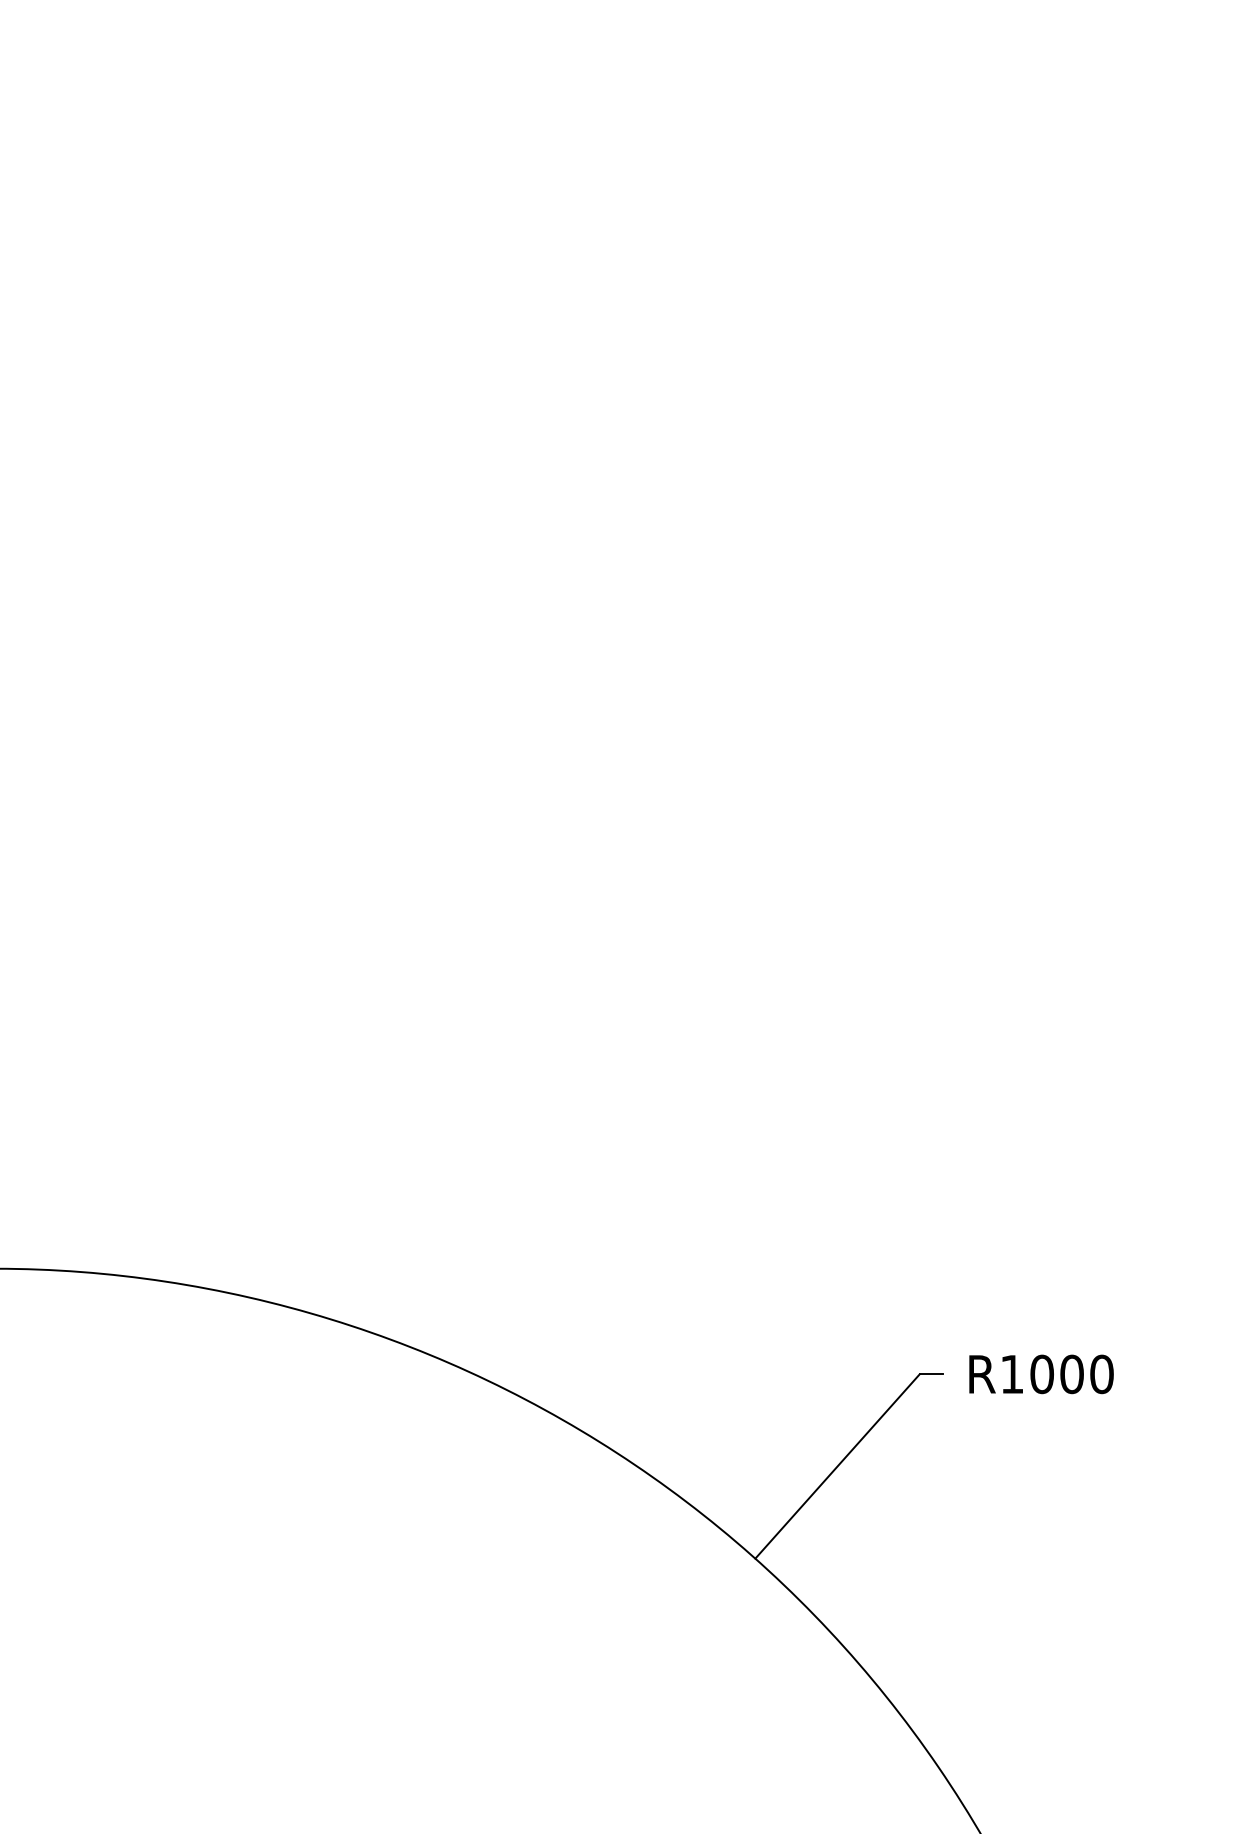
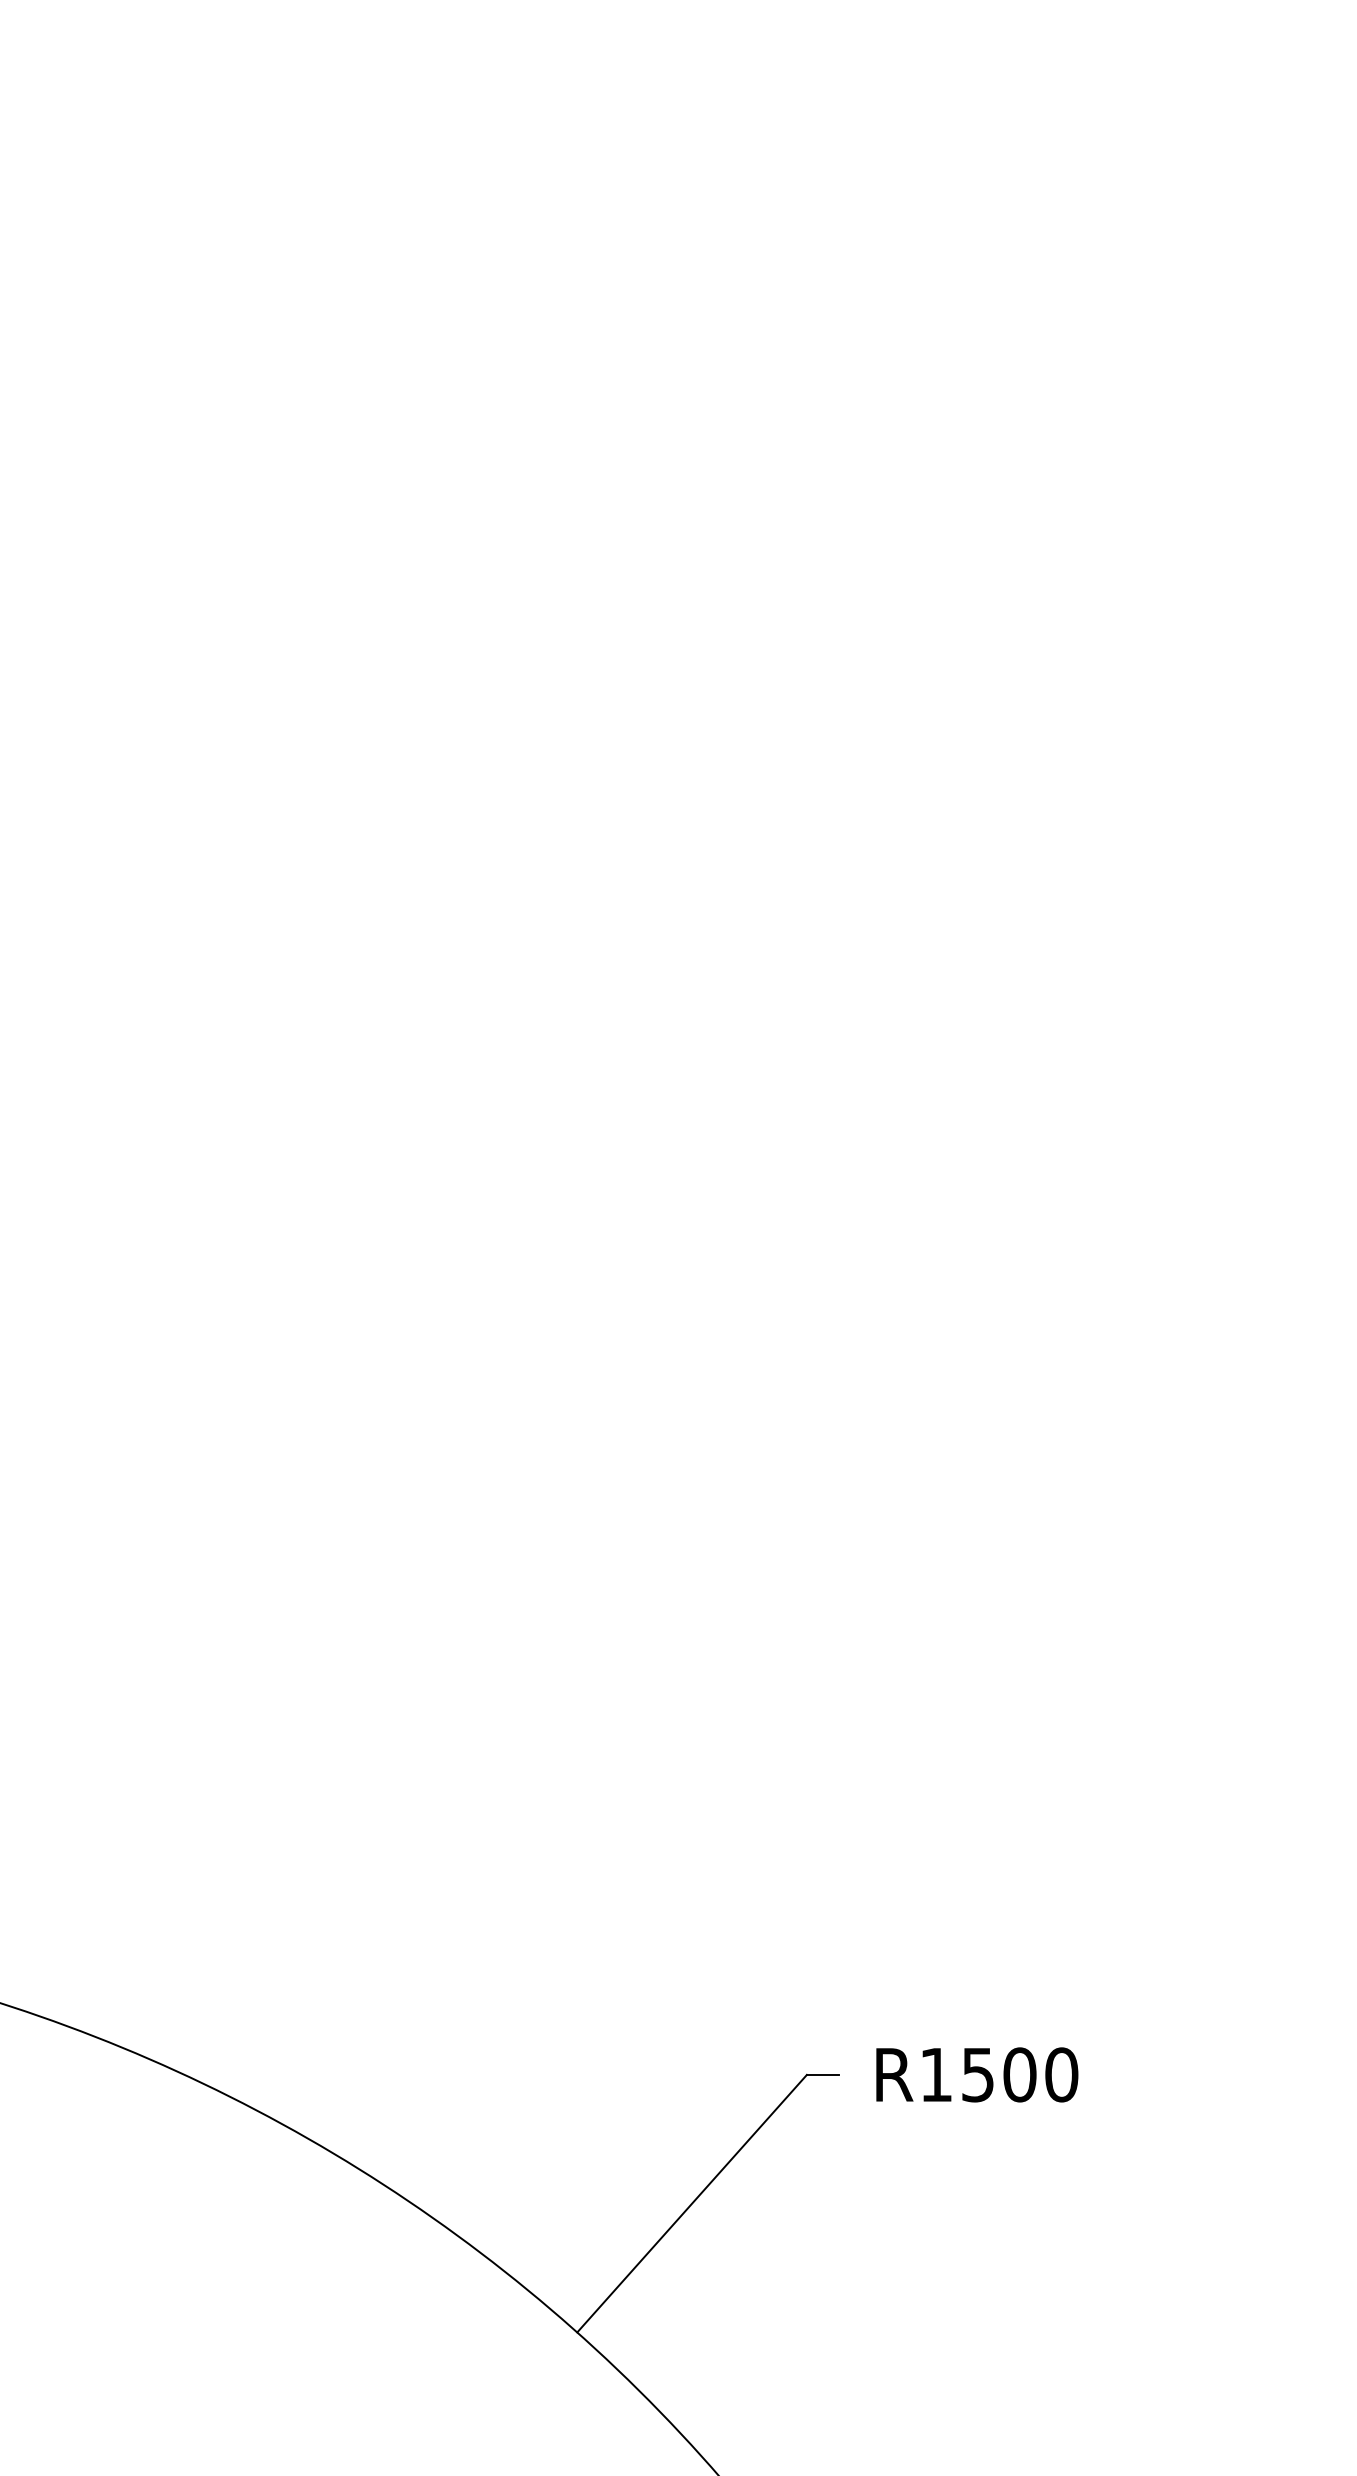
text: (1041, 1374) -> (977, 2075), R1000 -> R1500

